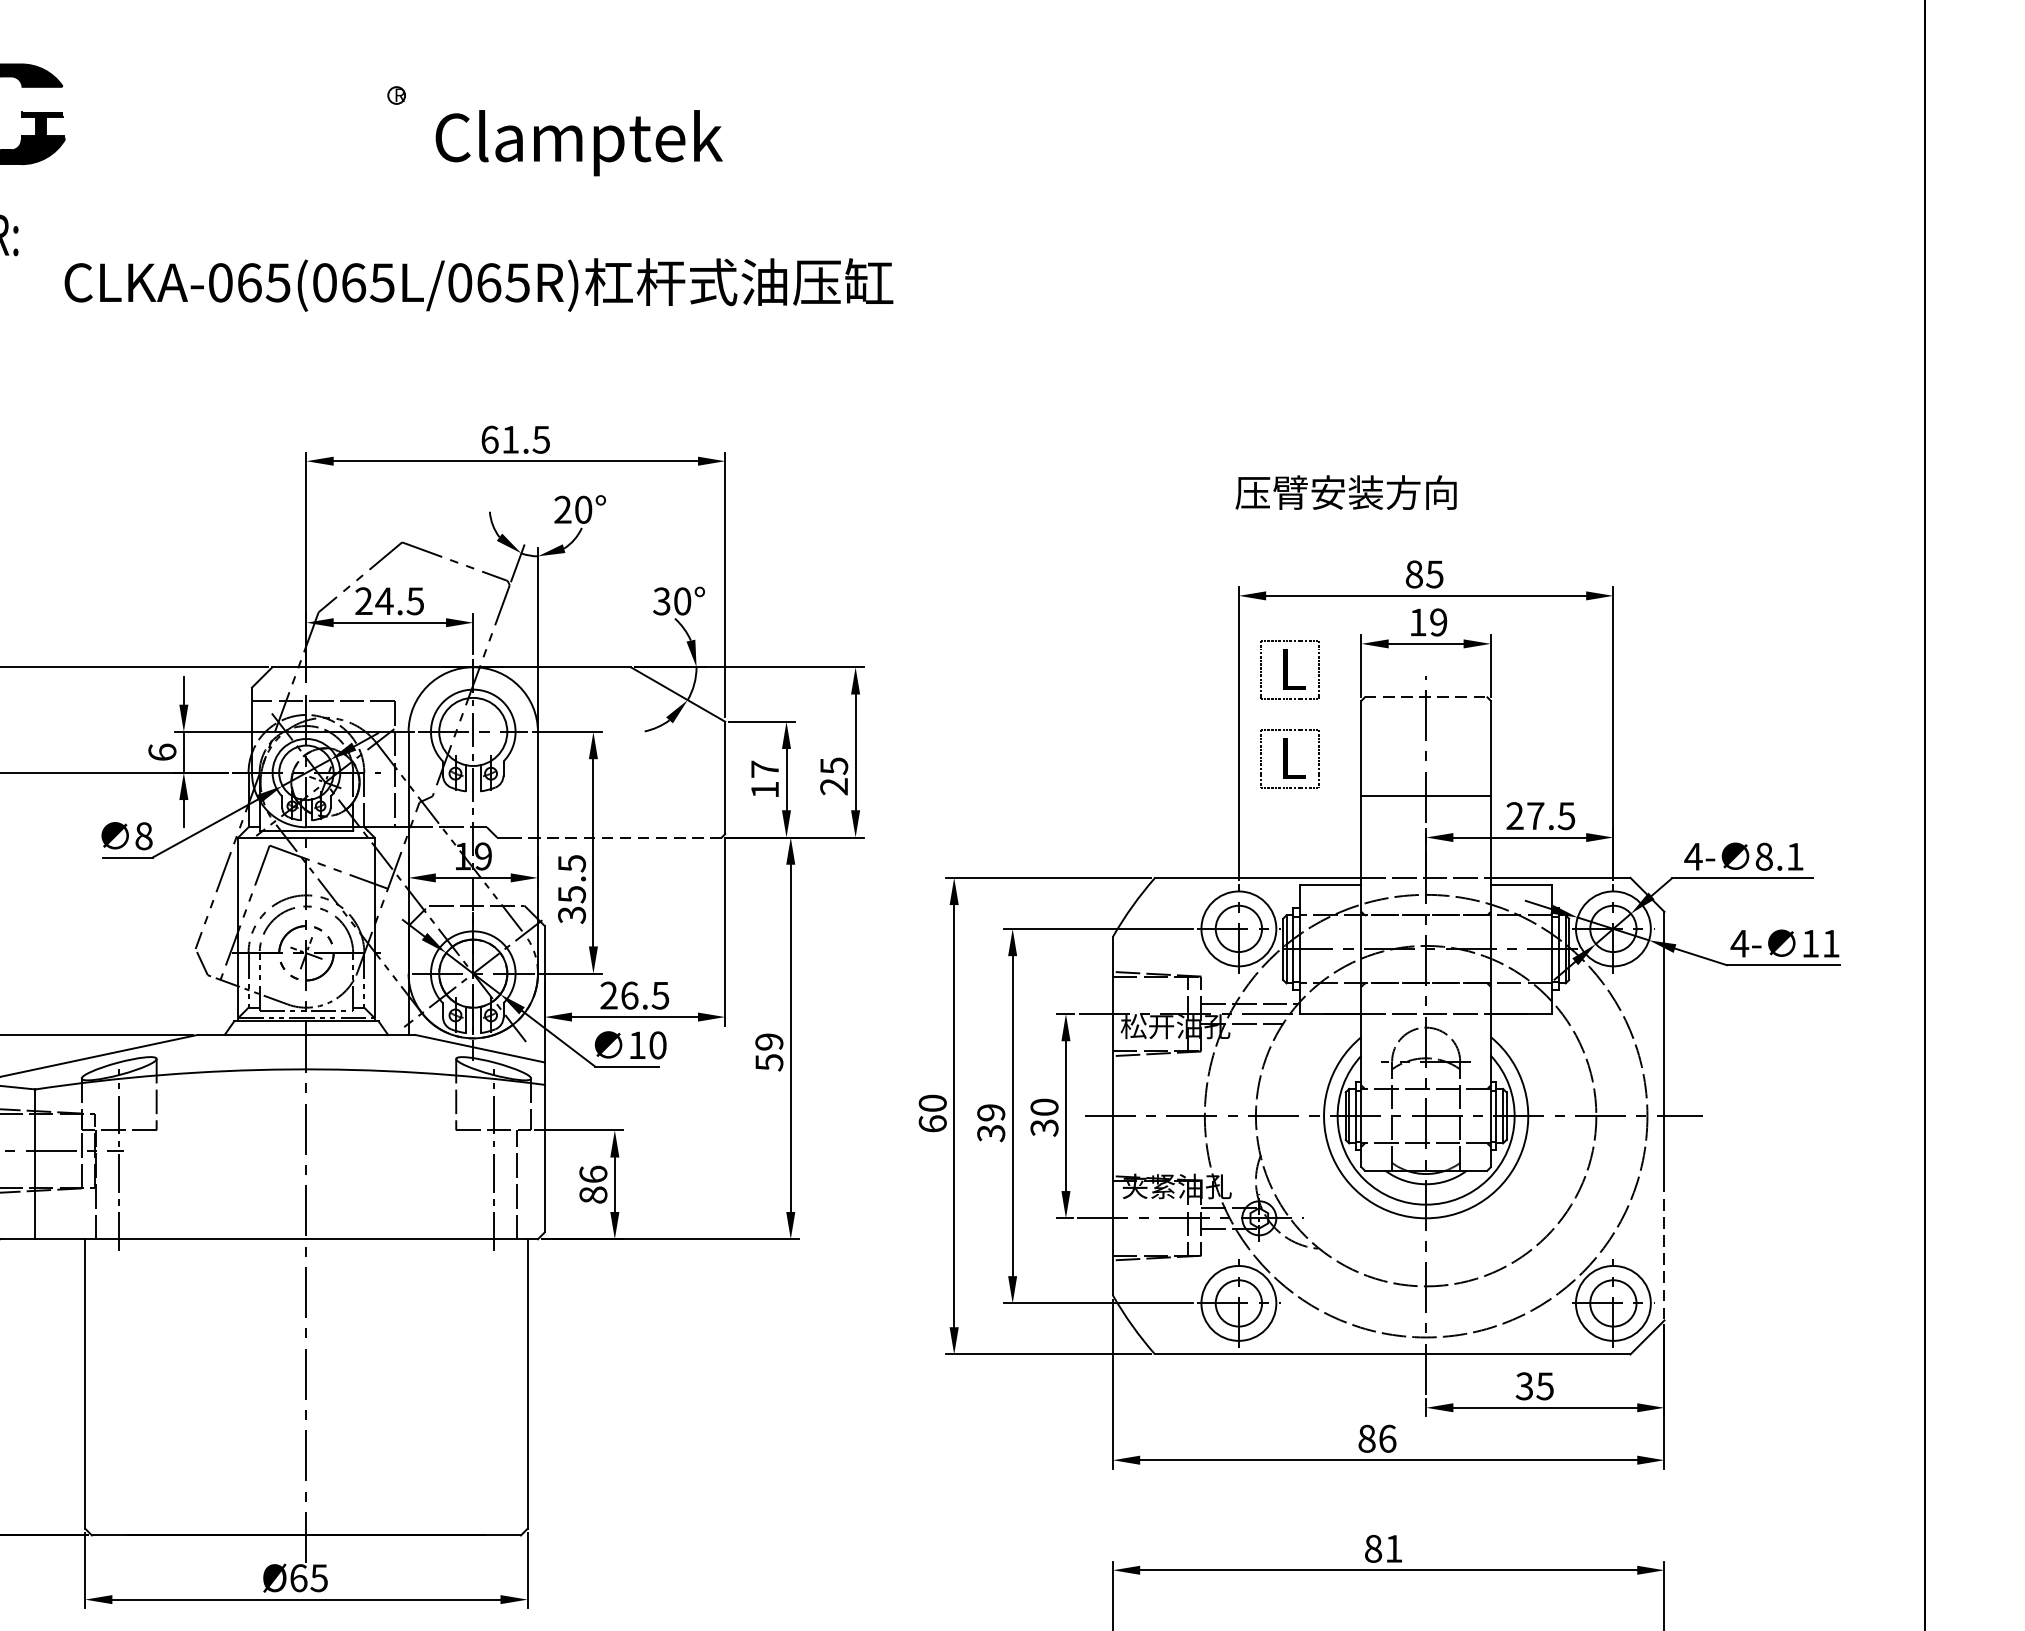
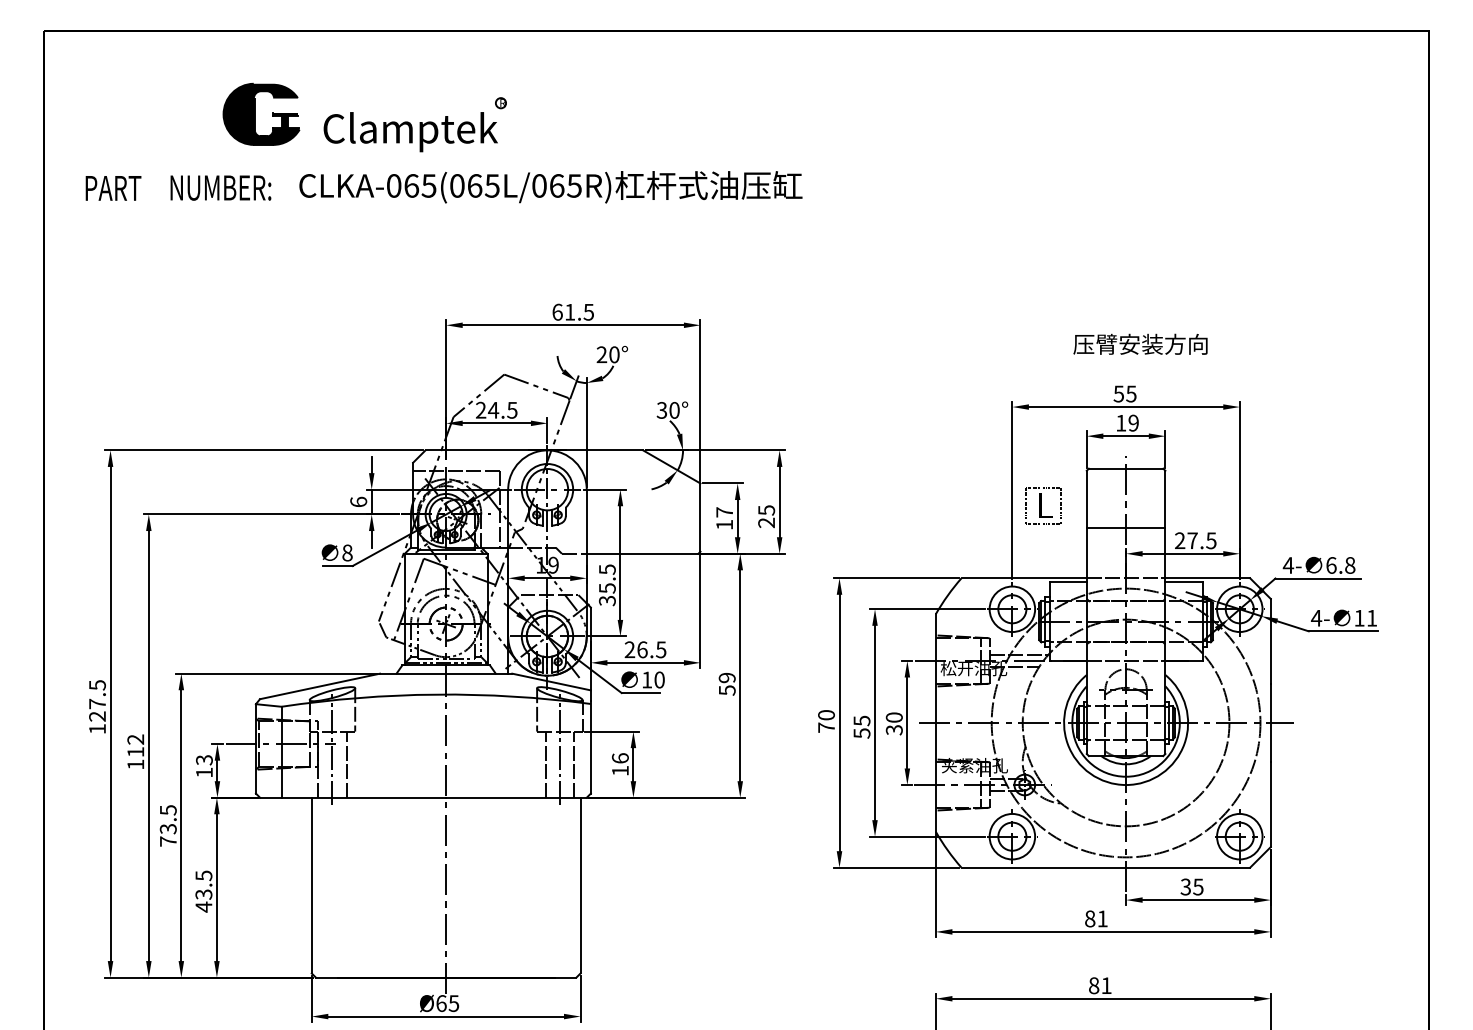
text: (578, 143) -> (410, 132), moved
text: (478, 285) -> (550, 187), moved
text: (1346, 491) -> (1140, 343), moved
text: (1413, 573) -> (1118, 393), 85 -> 55
part: (1290, 669) -> (1043, 451), removed
line: (1426, 697) -> (1126, 468), dashed -> solid
line: (629, 837) -> (642, 553), dashed -> solid
text: (1779, 856) -> (1340, 565), 8.1 -> 6.8
text: (990, 1121) -> (861, 726), 39 -> 55
text: (932, 1123) -> (826, 727), 60 -> 70
line: (142, 1184) -> (346, 764), added
line: (470, 1184) -> (545, 764), added
text: (593, 1194) -> (620, 770), 86 -> 16
line: (1663, 1252) -> (1270, 805), dashed -> solid
text: (1387, 1438) -> (1102, 918), 86 -> 81

